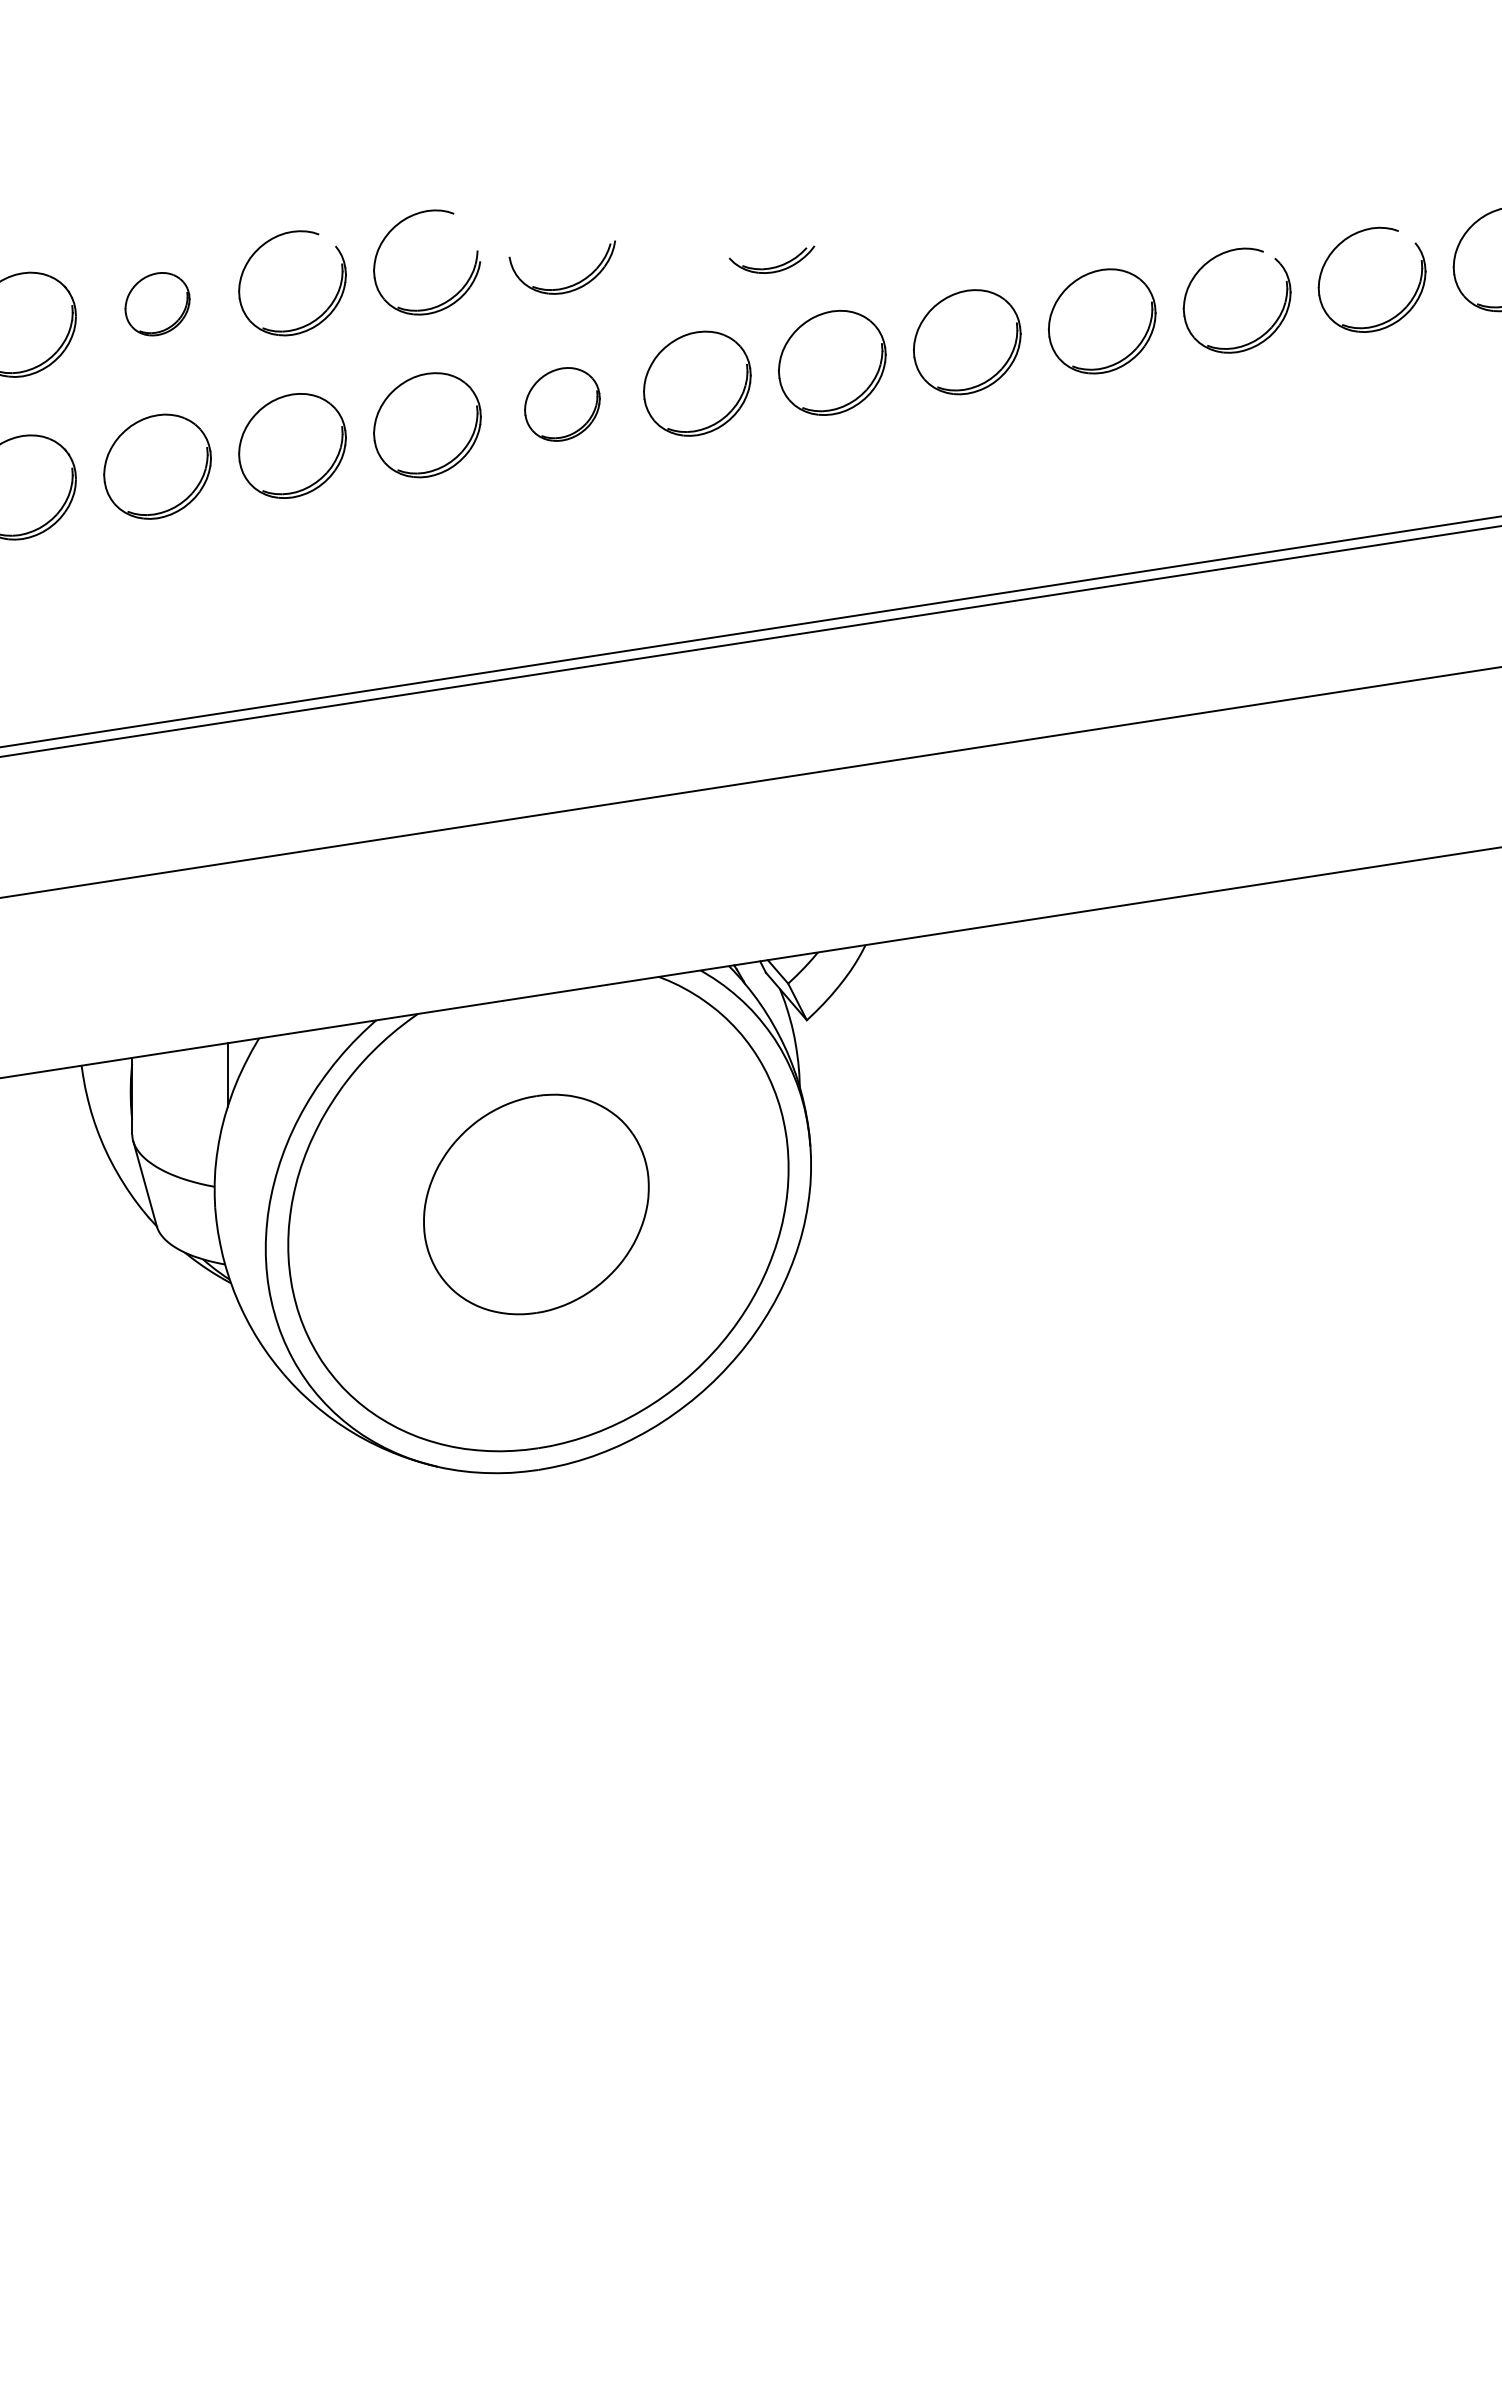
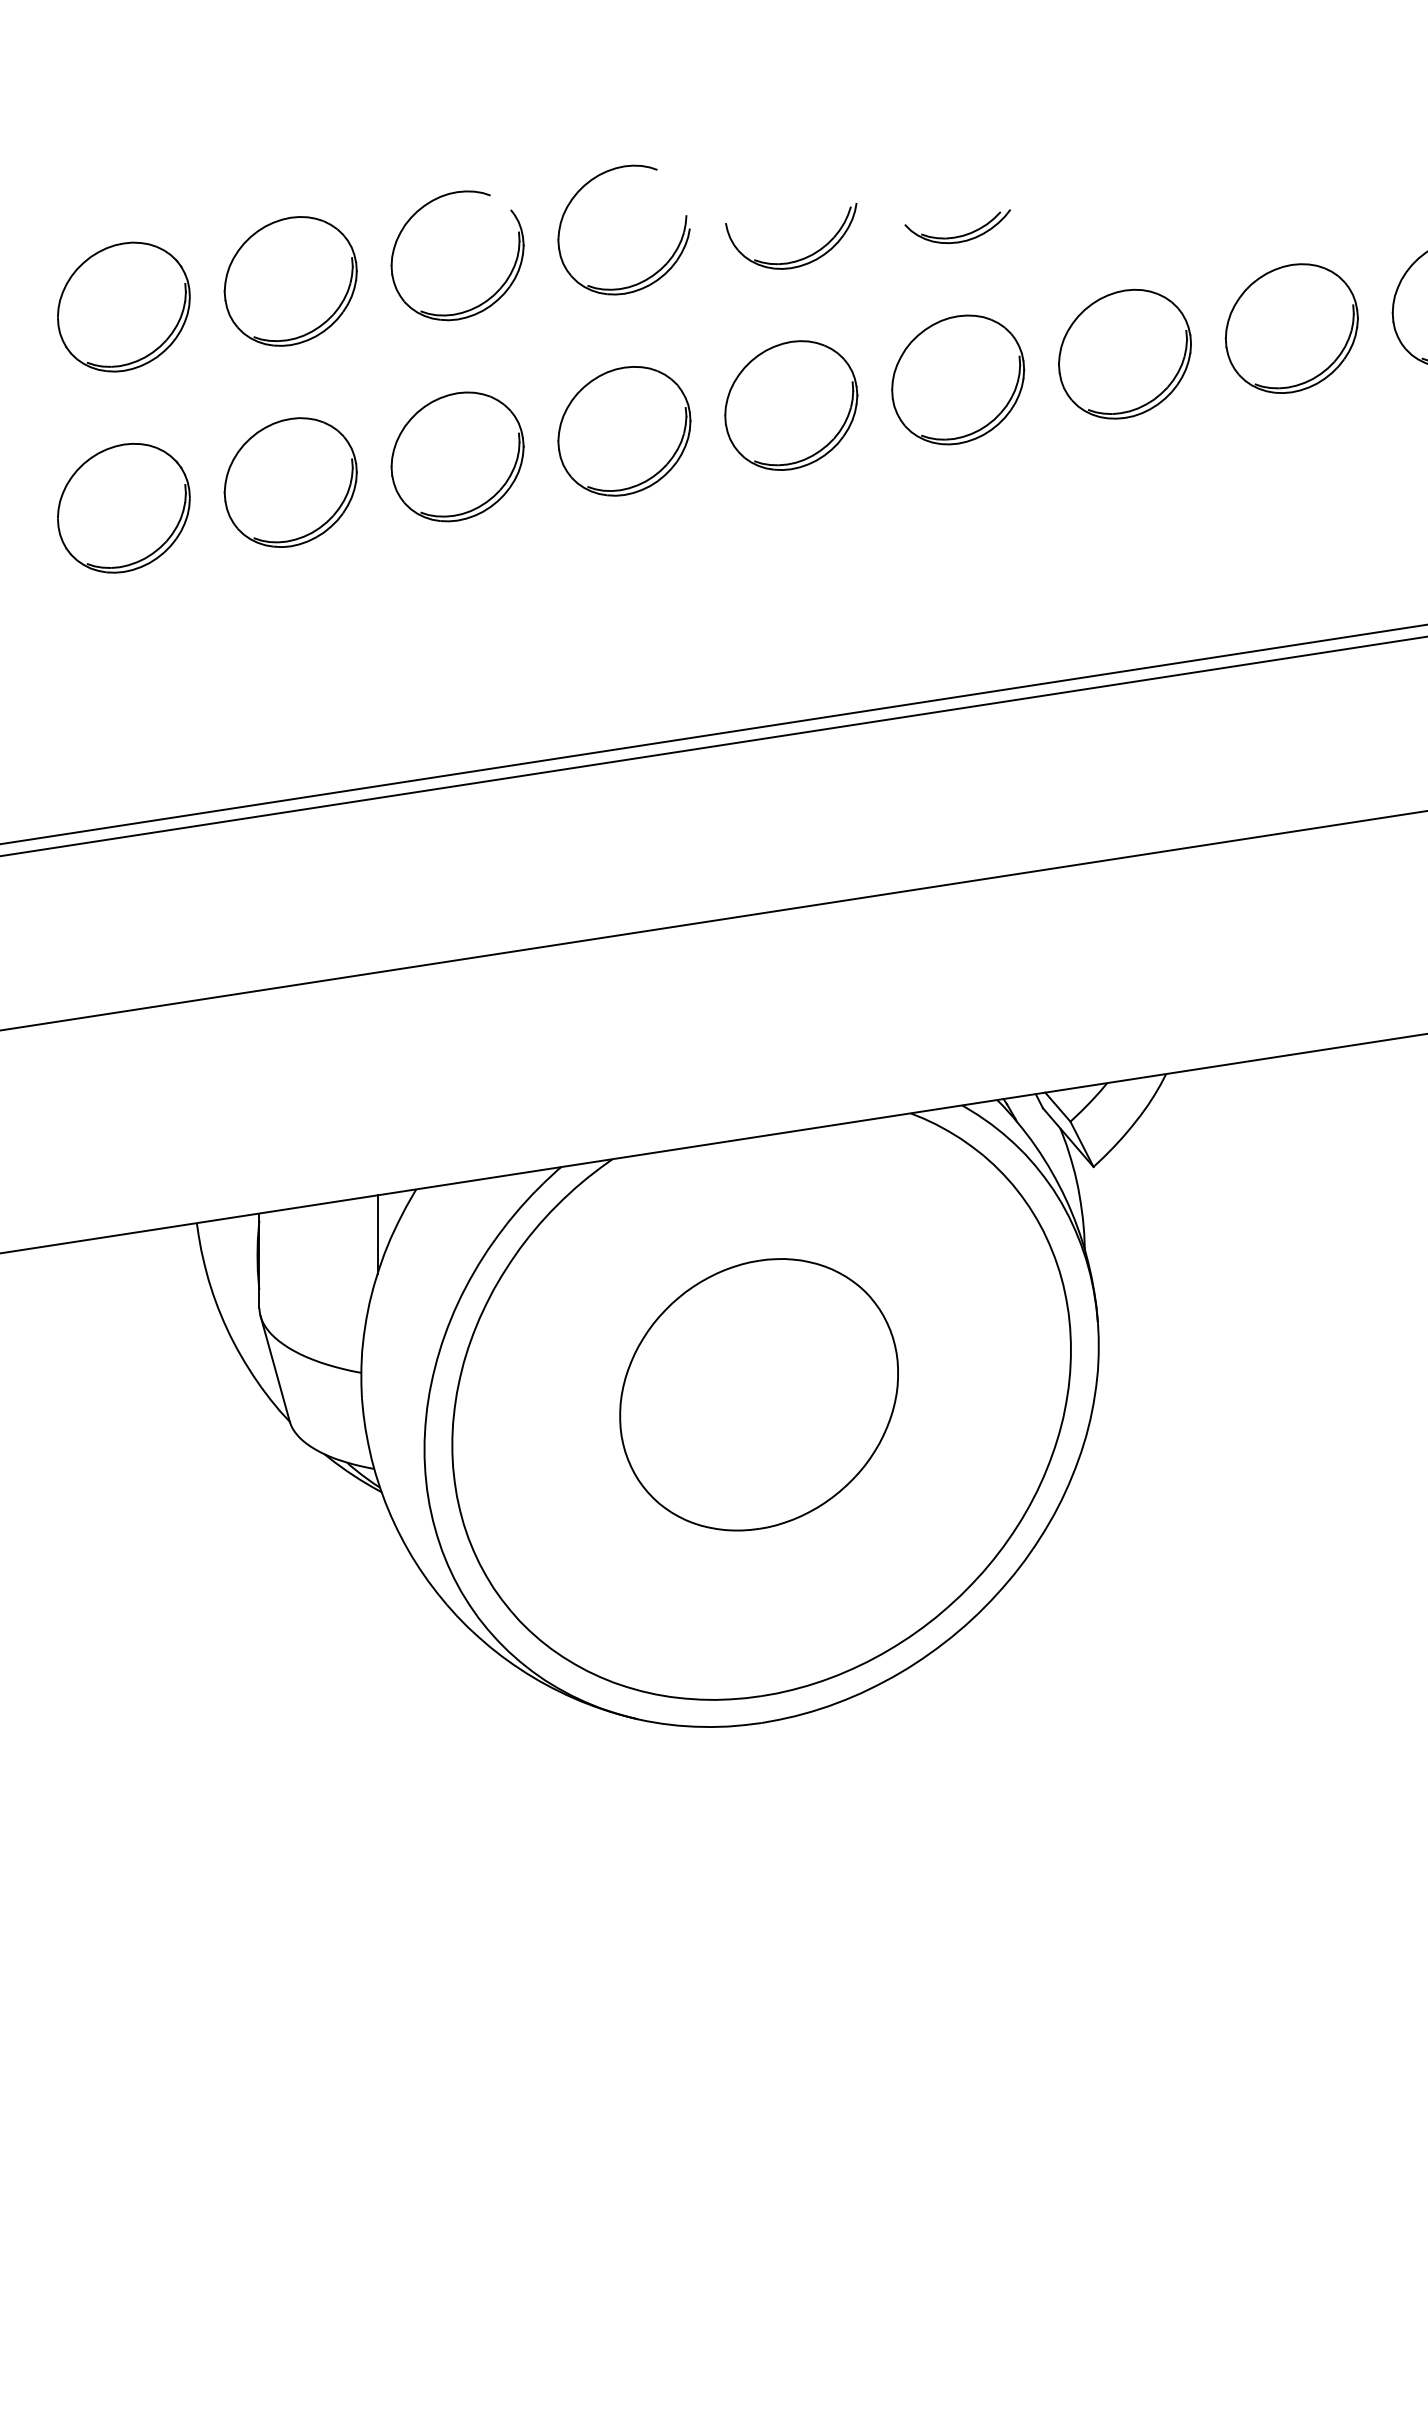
part: (773, 266) -> (959, 235), moved
part: (157, 304) -> (290, 281), size x1.67
part: (562, 404) -> (791, 405), size x1.43

